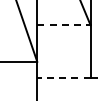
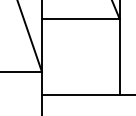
line: (63, 25) -> (80, 18), dashed -> solid
line: (63, 77) -> (80, 94), dashed -> solid

